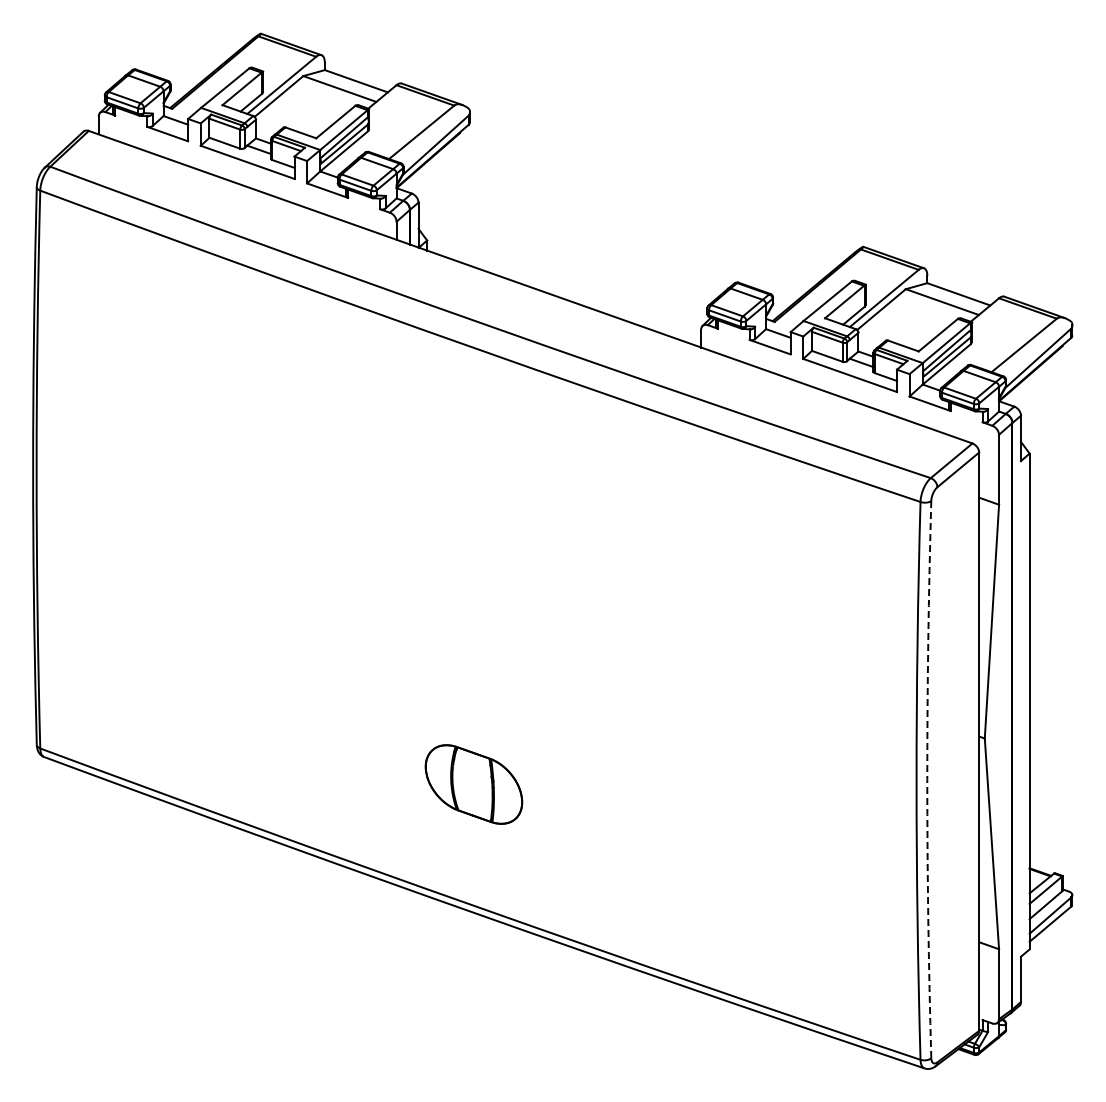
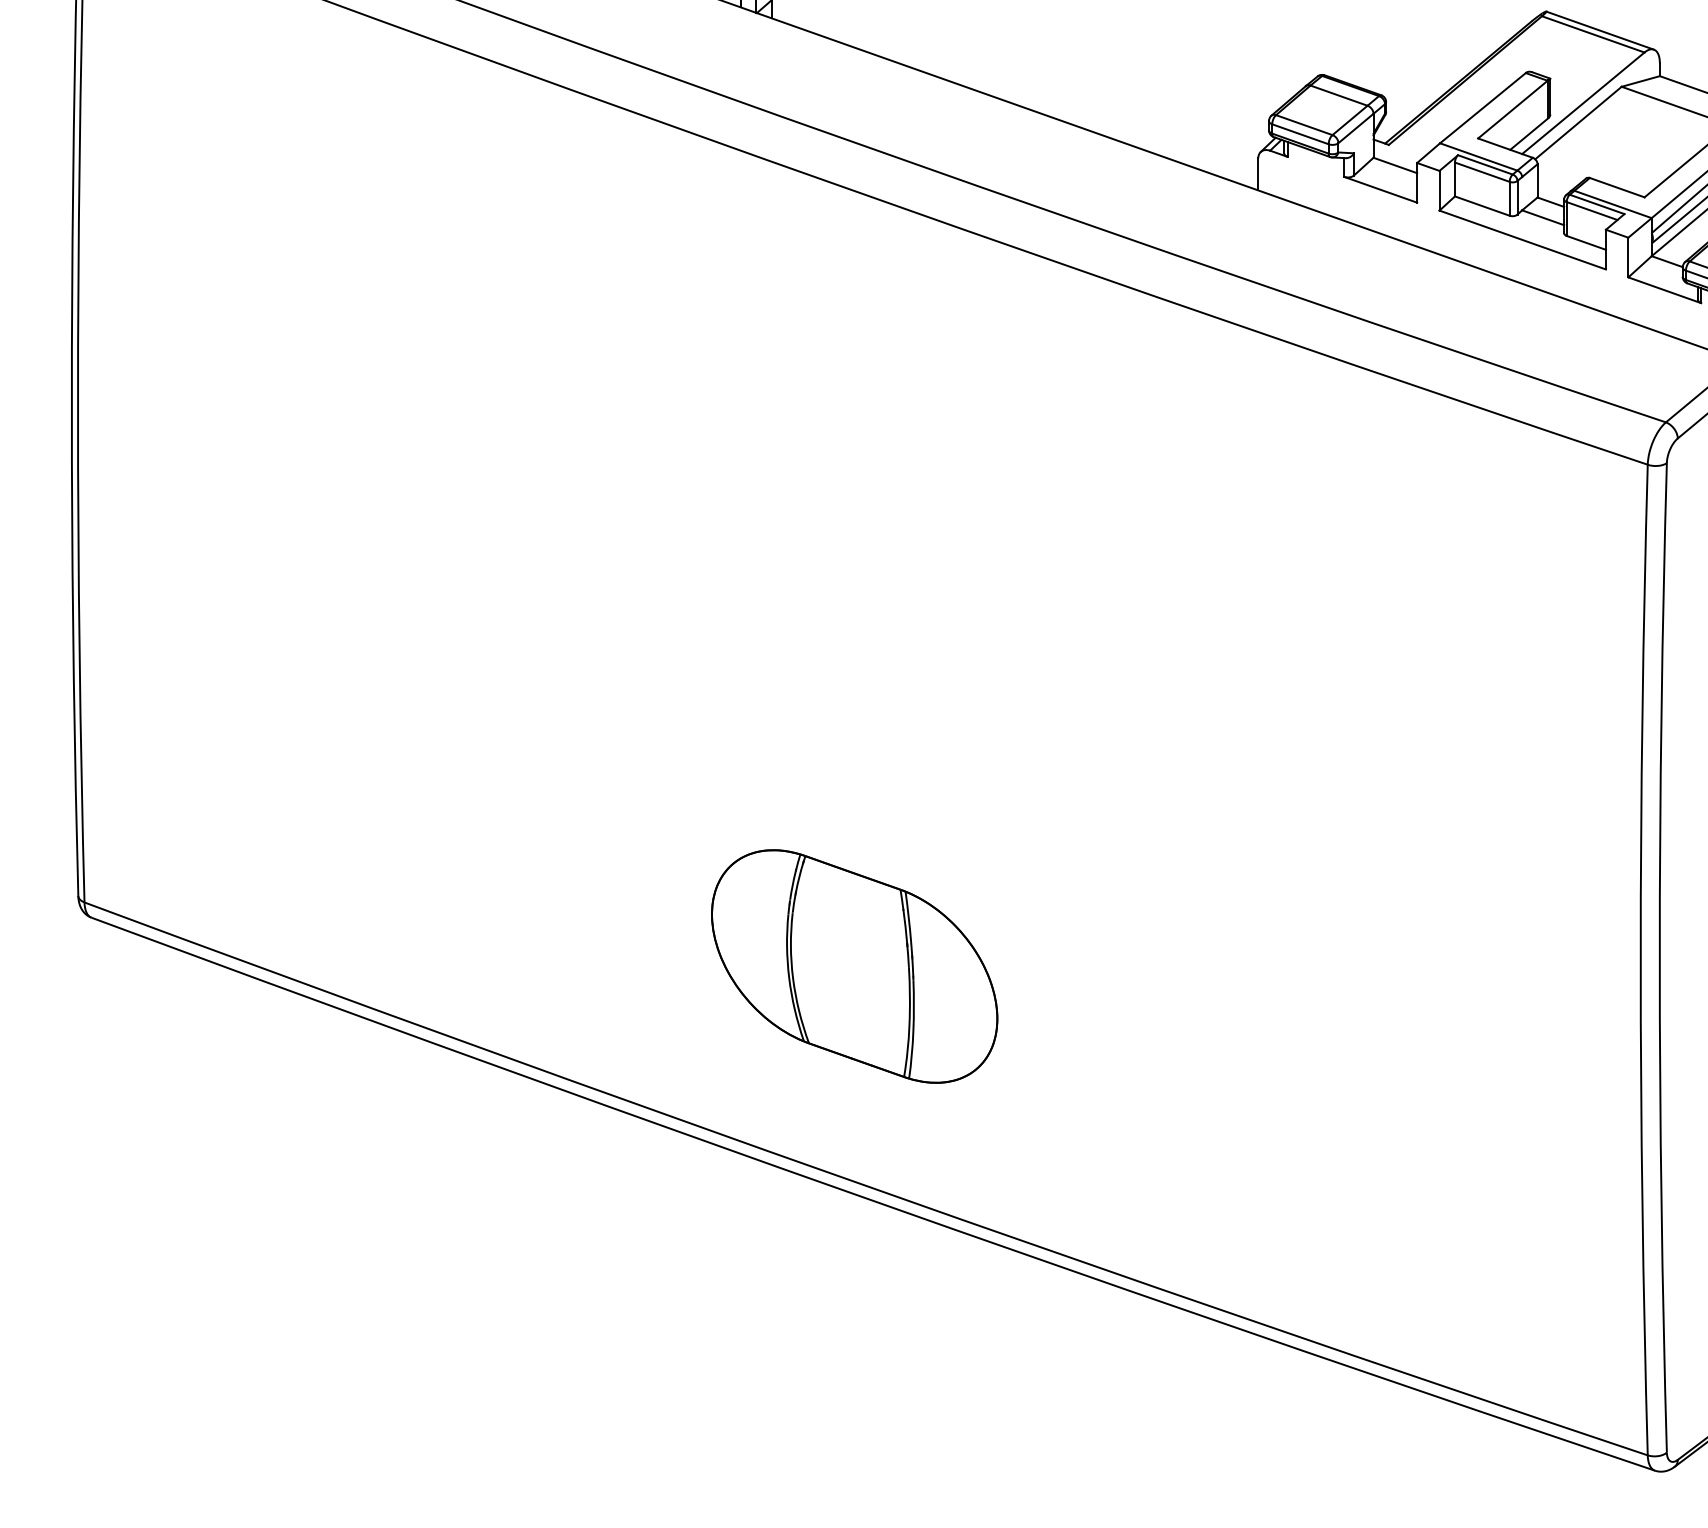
arc: (927, 779) -> (1660, 957), dashed -> solid
part: (473, 784) -> (853, 966), size x1.67

